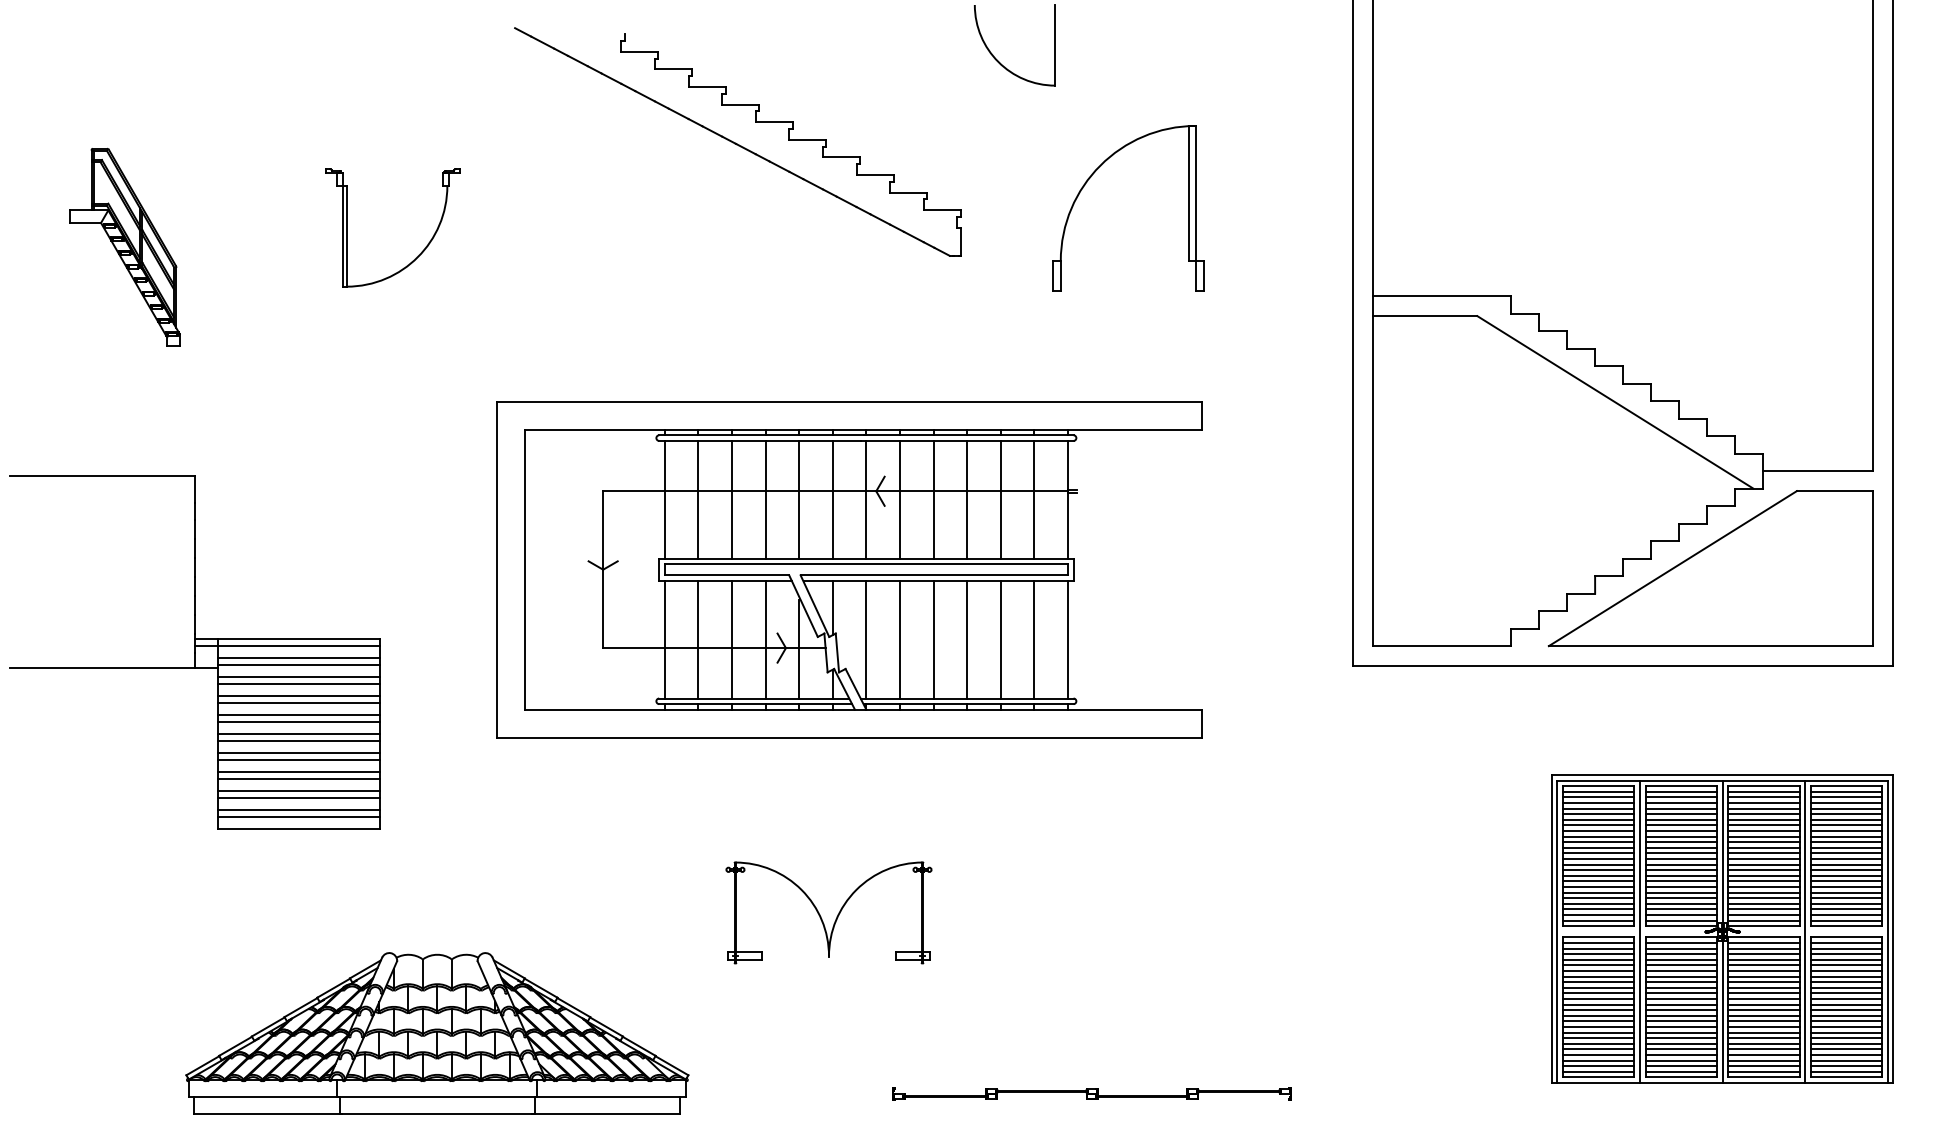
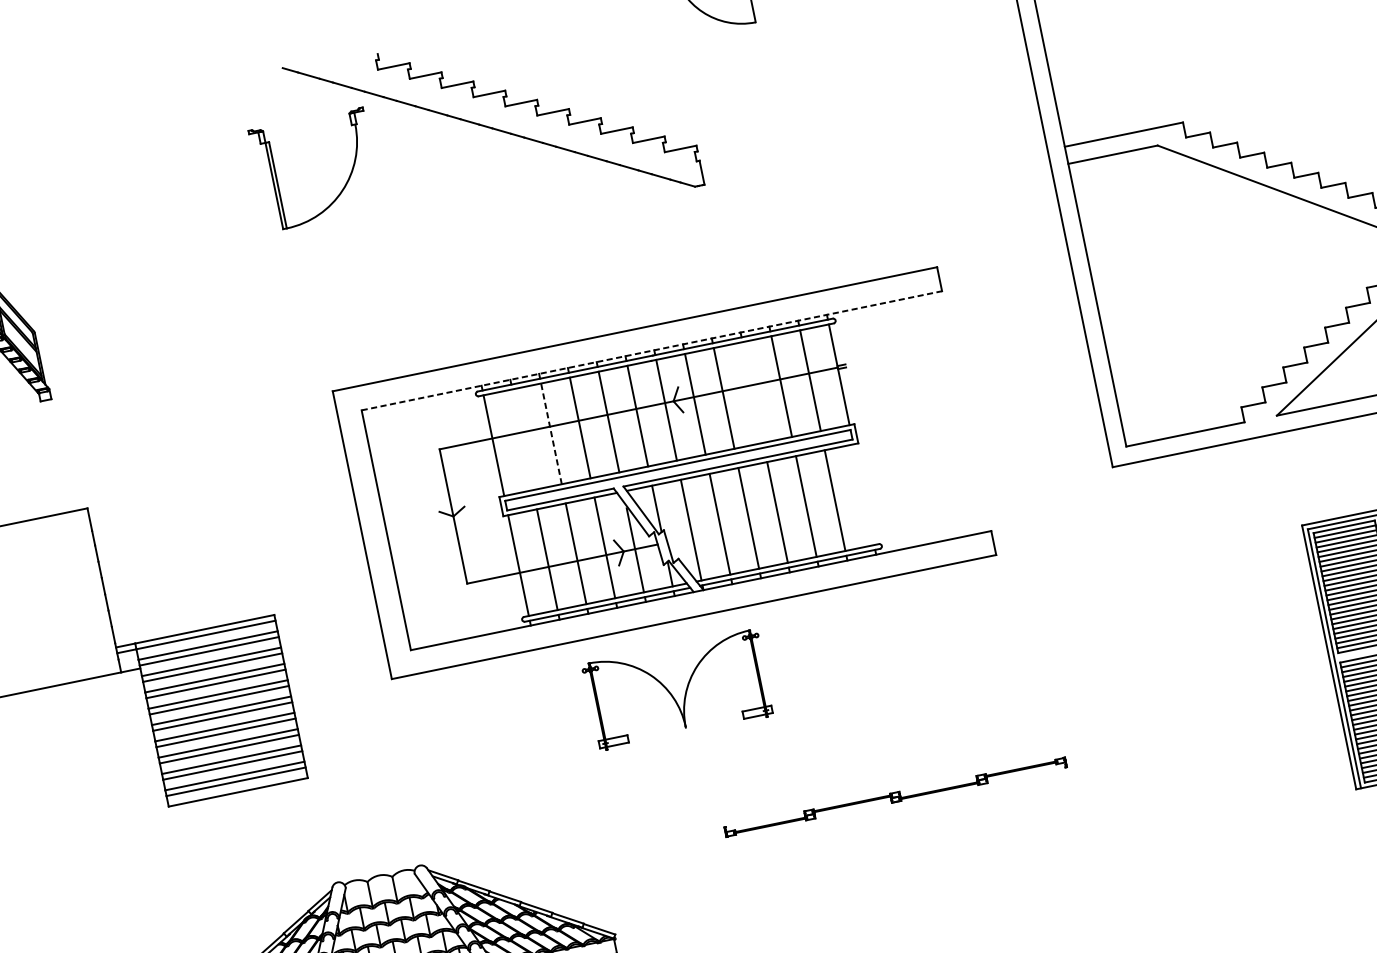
part: (1091, 177) -> (802, 94), removed
part: (421, 251) -> (344, 185), moved
line: (863, 429) -> (651, 350), solid -> dashed
line: (698, 499) -> (522, 439), removed
line: (731, 499) -> (551, 433), solid -> dashed
line: (967, 499) -> (753, 392), removed
line: (1067, 639) -> (863, 494), removed
part: (821, 916) -> (672, 694), moved
part: (1091, 1093) -> (895, 796), moved

